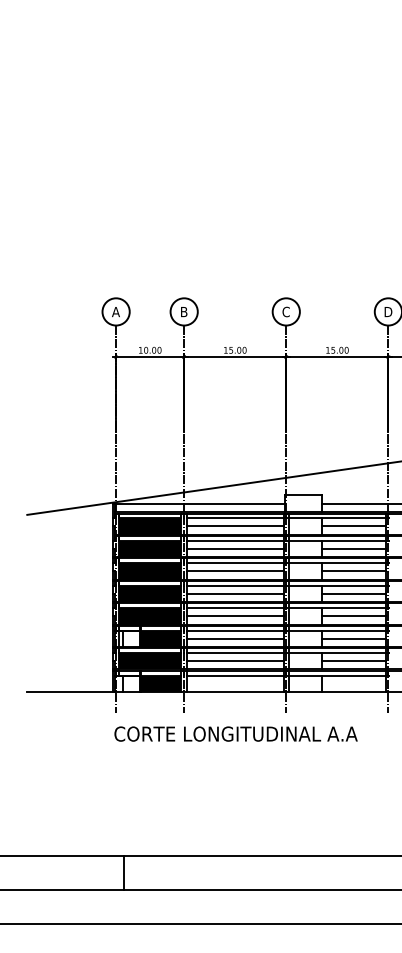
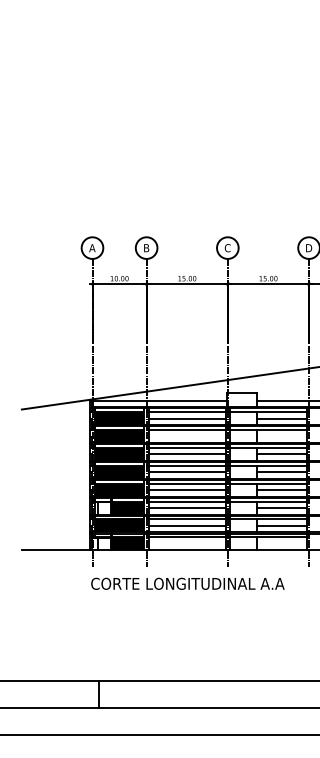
line: (234, 548) -> (186, 436), removed
line: (353, 548) -> (281, 436), removed

